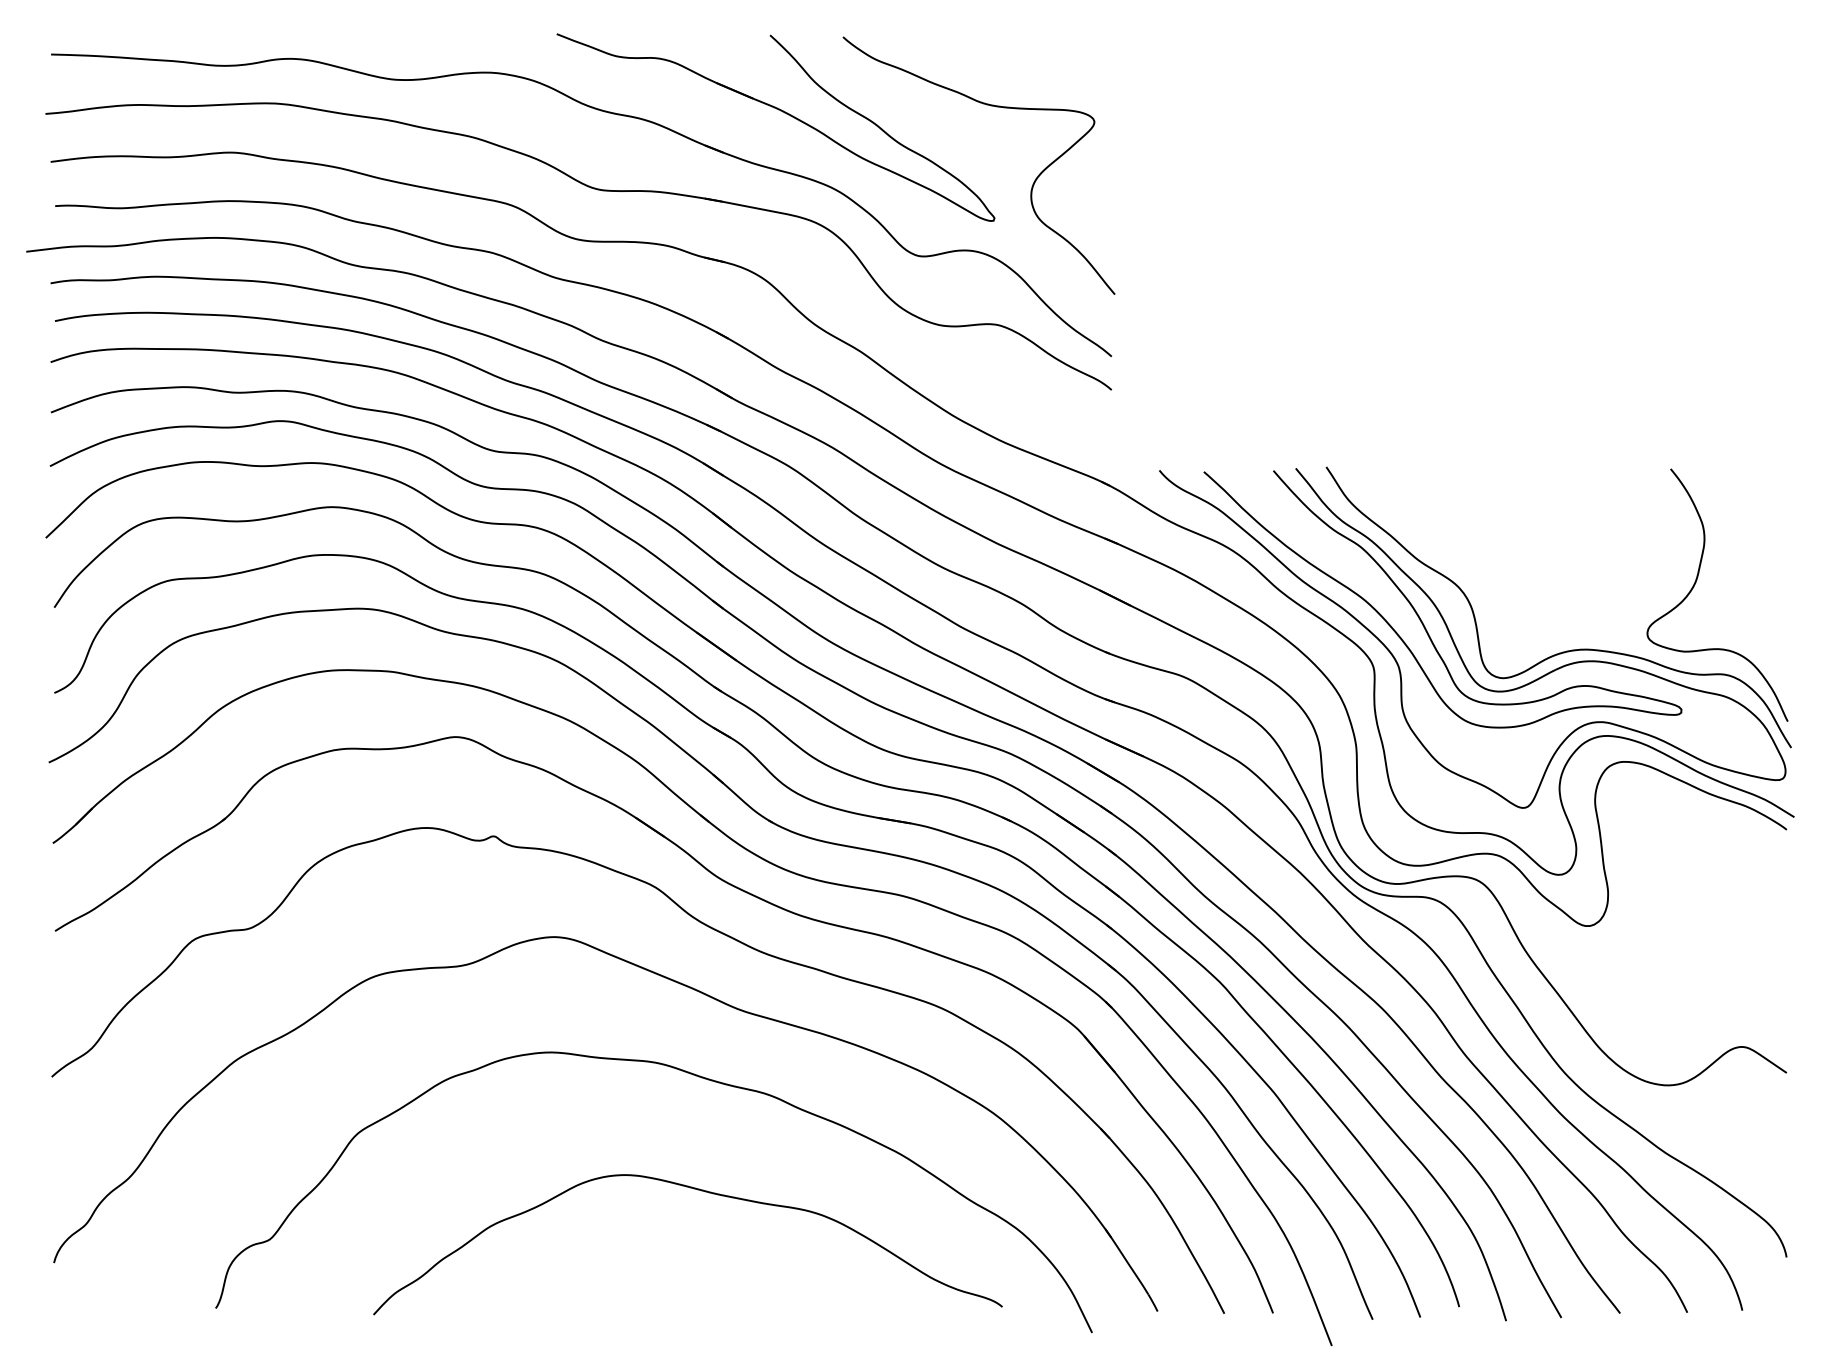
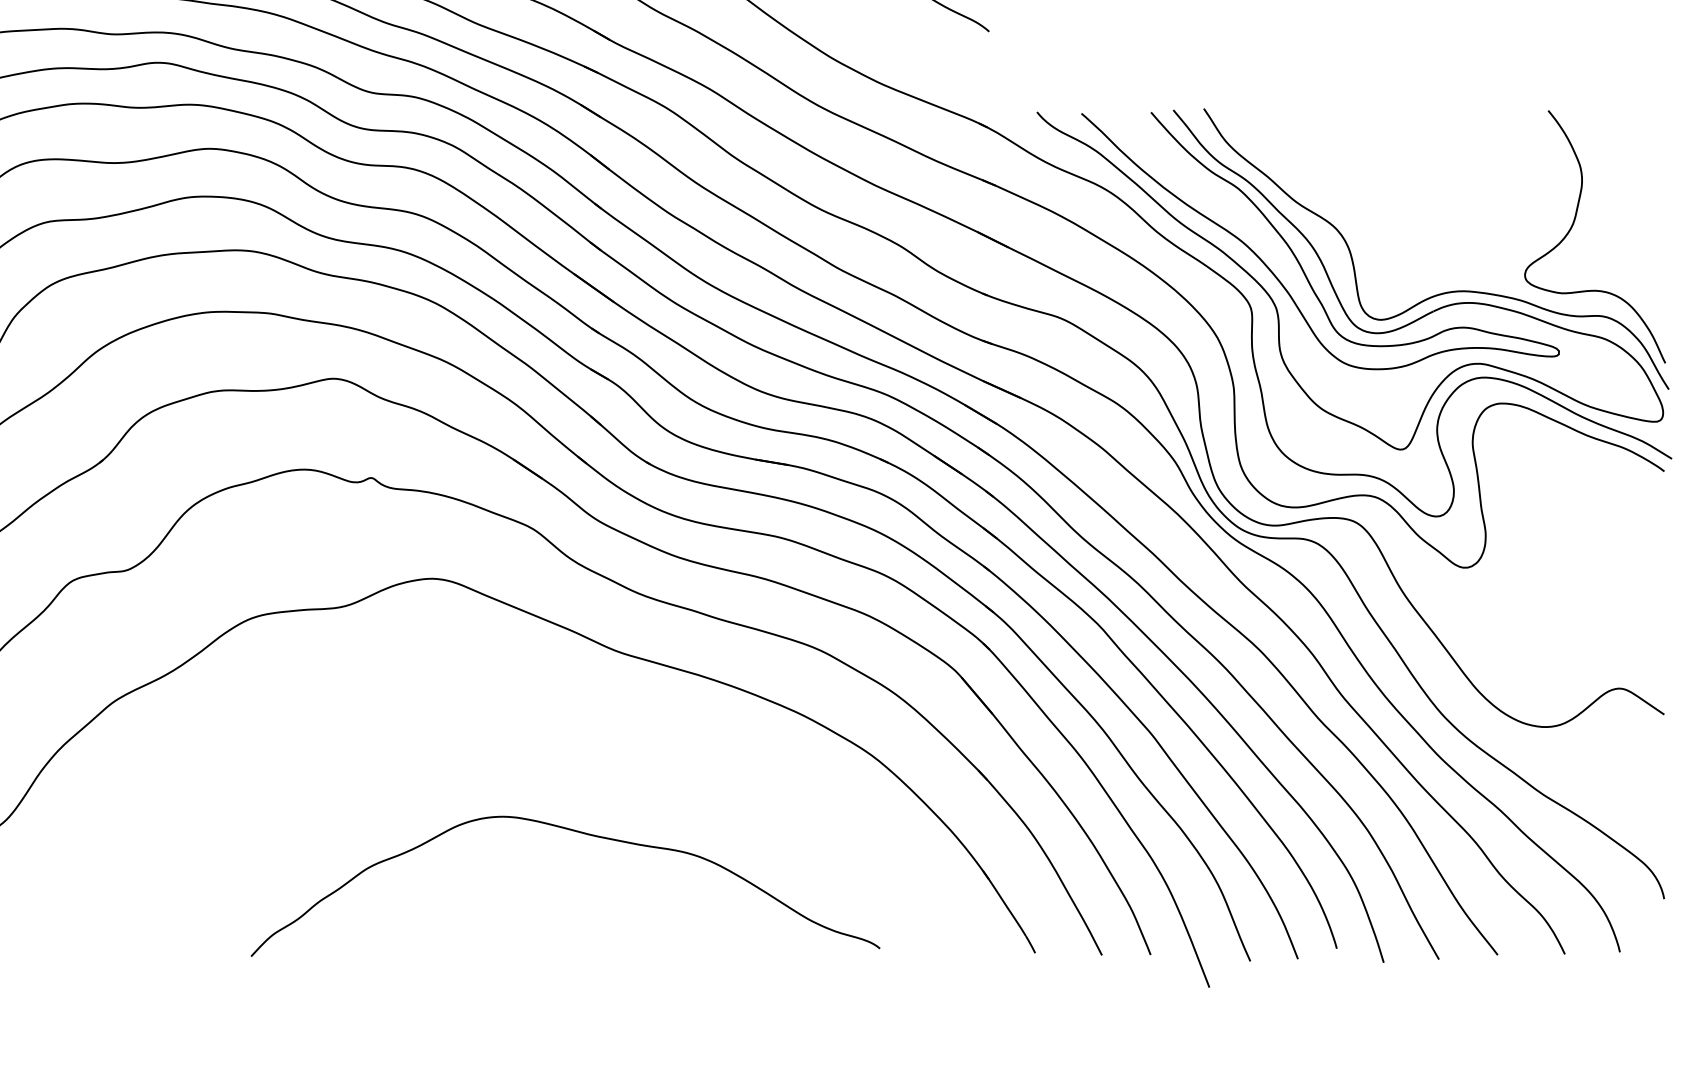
curve: (698, 1077) -> (576, 719), removed

